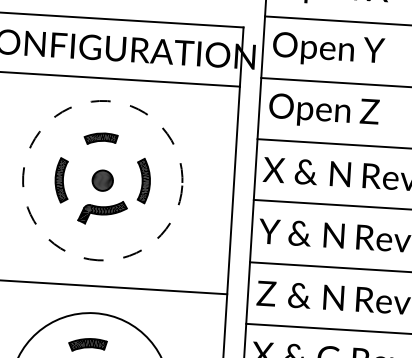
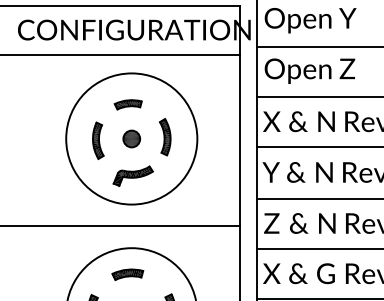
circle: (102, 180) -> (131, 138), dashed -> solid
part: (101, 211) -> (132, 175), moved

